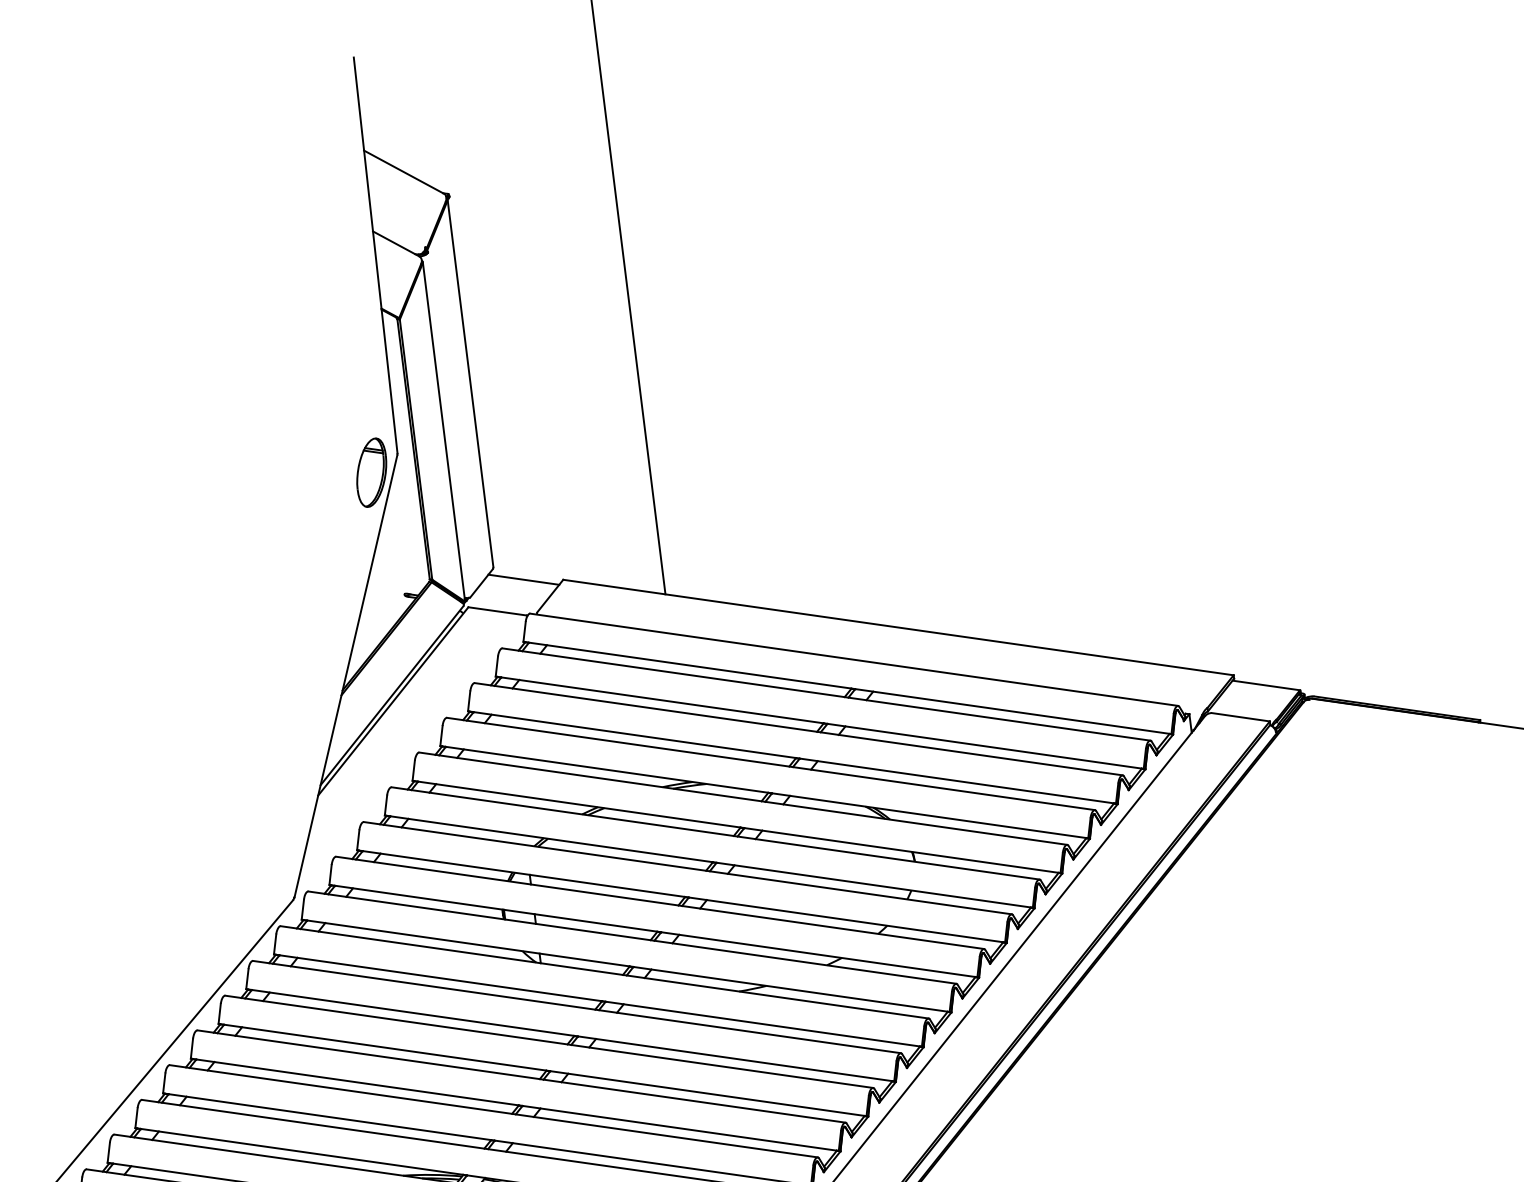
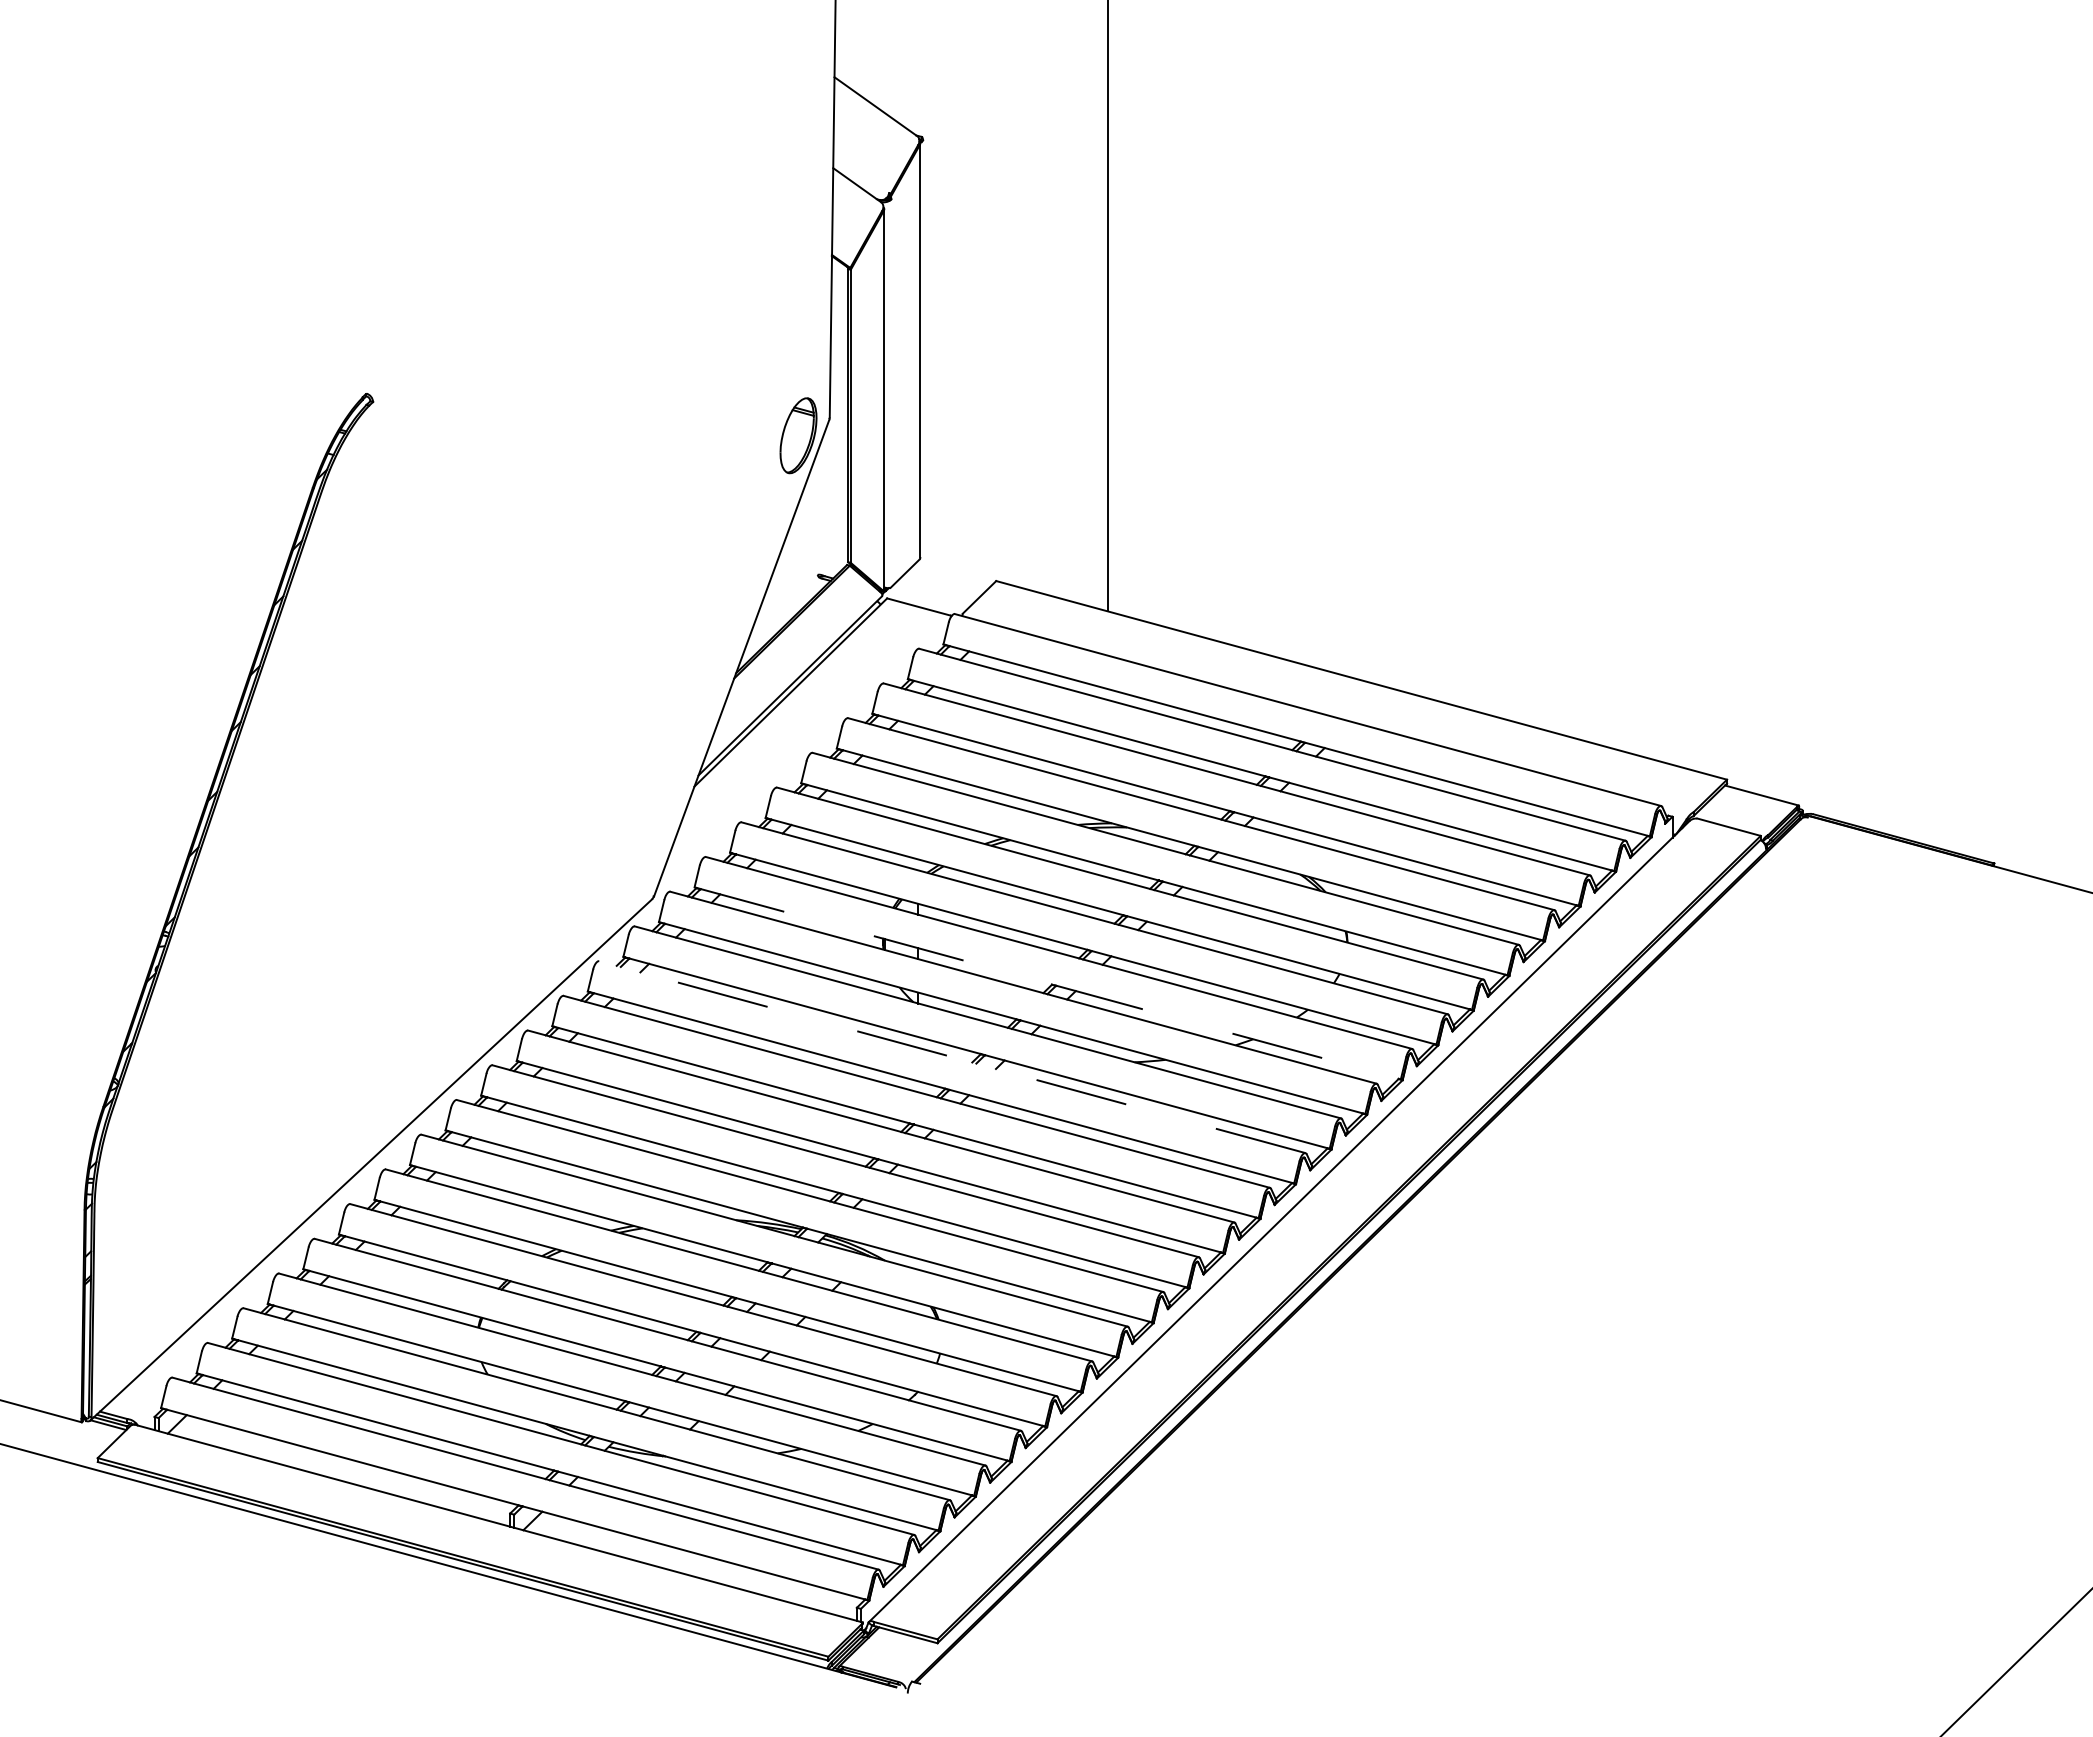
line: (523, 579) -> (952, 575), removed
line: (653, 931) -> (1047, 983), solid -> dashed
line: (577, 1007) -> (952, 1057), solid -> dashed

